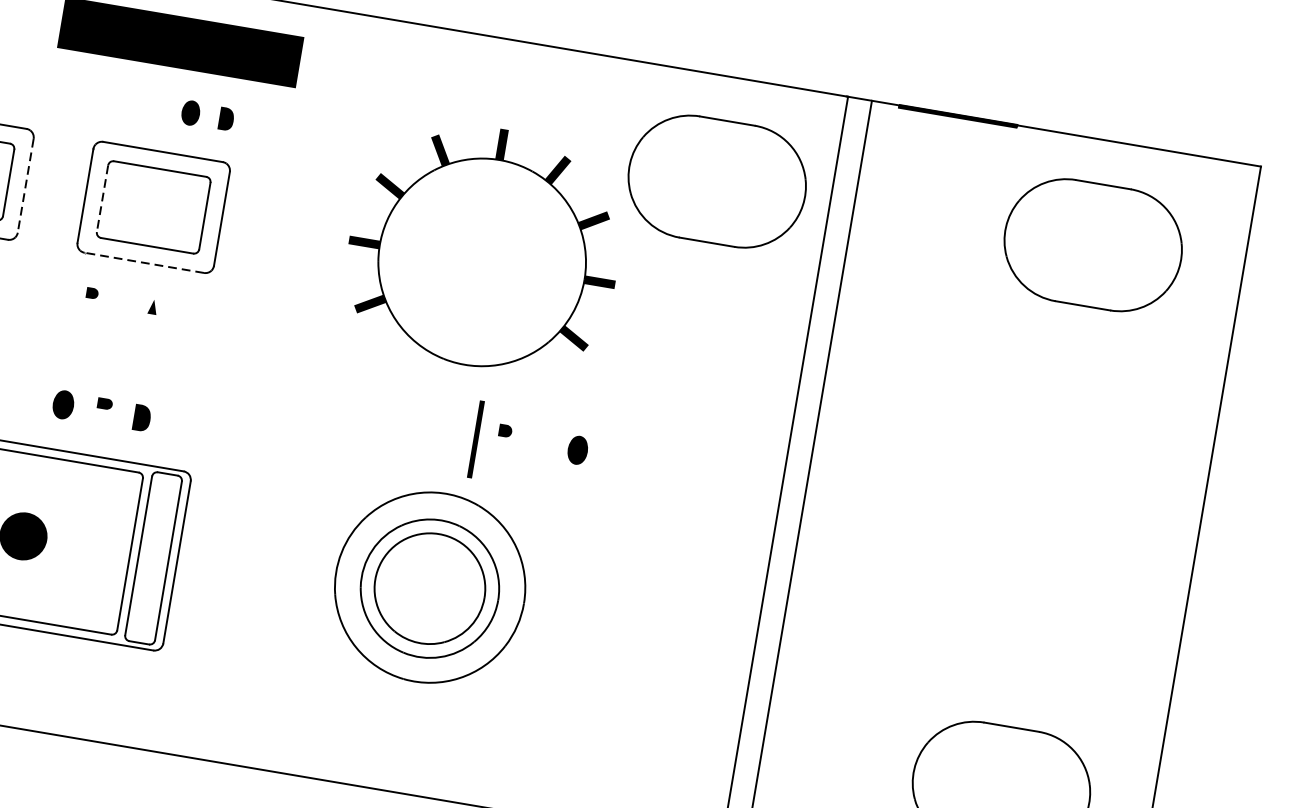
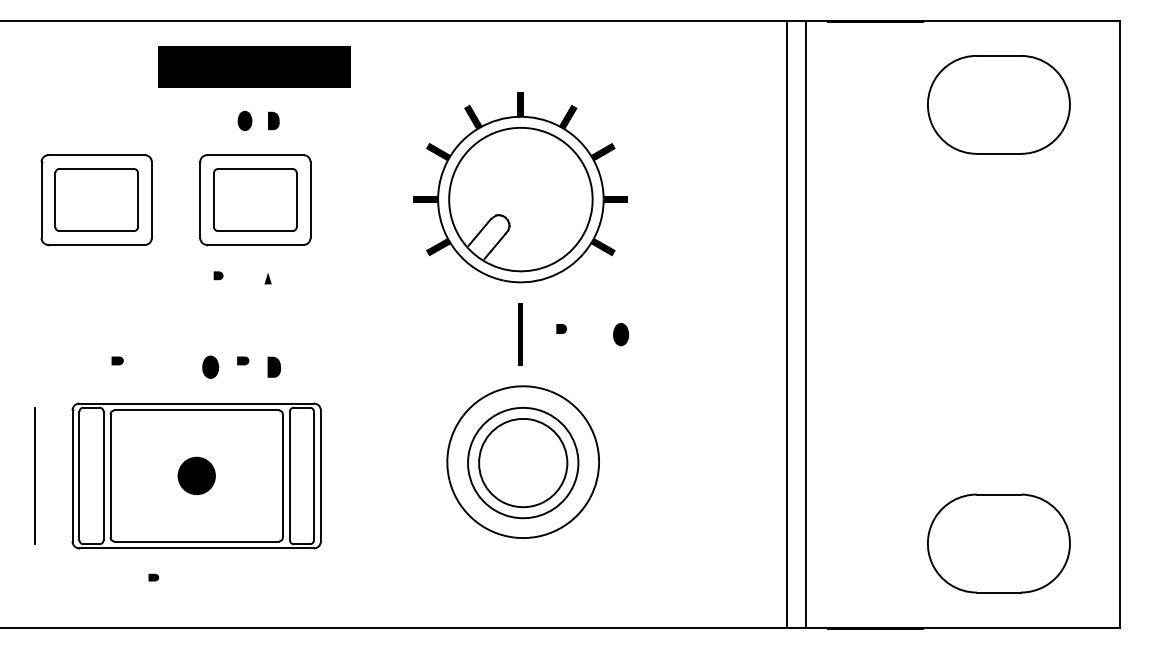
part: (207, 115) -> (258, 120), moved
part: (716, 181) -> (694, 104), removed
line: (25, 186) -> (151, 200), dashed -> solid
line: (101, 199) -> (213, 200), dashed -> solid
line: (143, 262) -> (254, 244), dashed -> solid
part: (481, 262) -> (520, 199), added
line: (475, 439) -> (520, 334), moved

